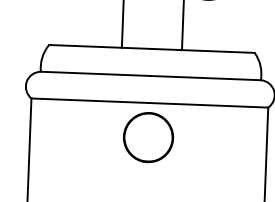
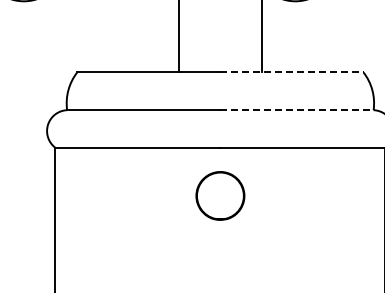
line: (202, 50) -> (291, 72), solid -> dashed
line: (206, 78) -> (297, 110), solid -> dashed
part: (148, 137) -> (220, 195), size x0.7

